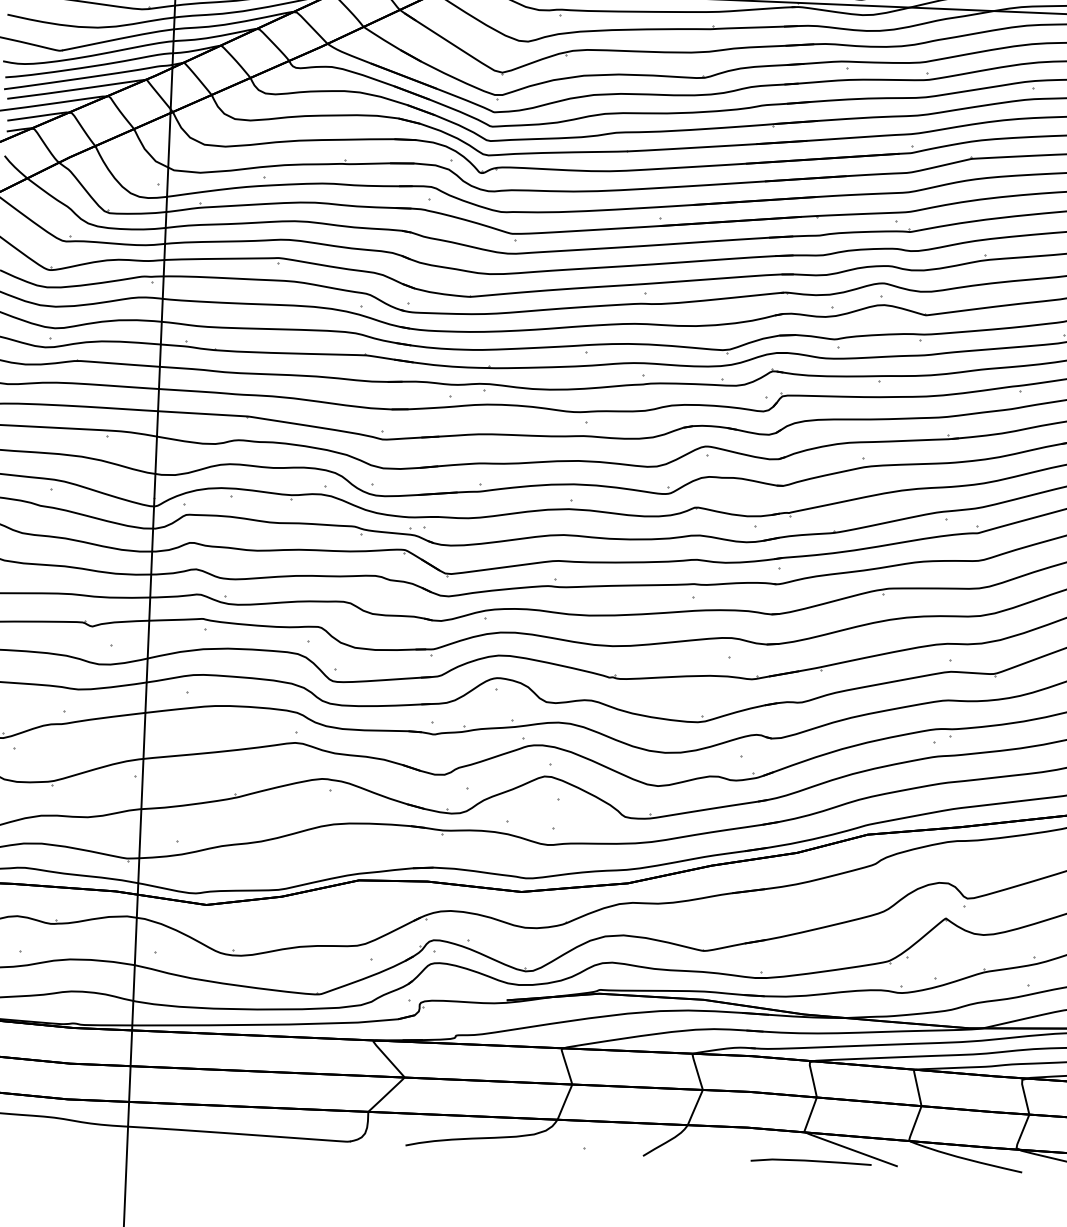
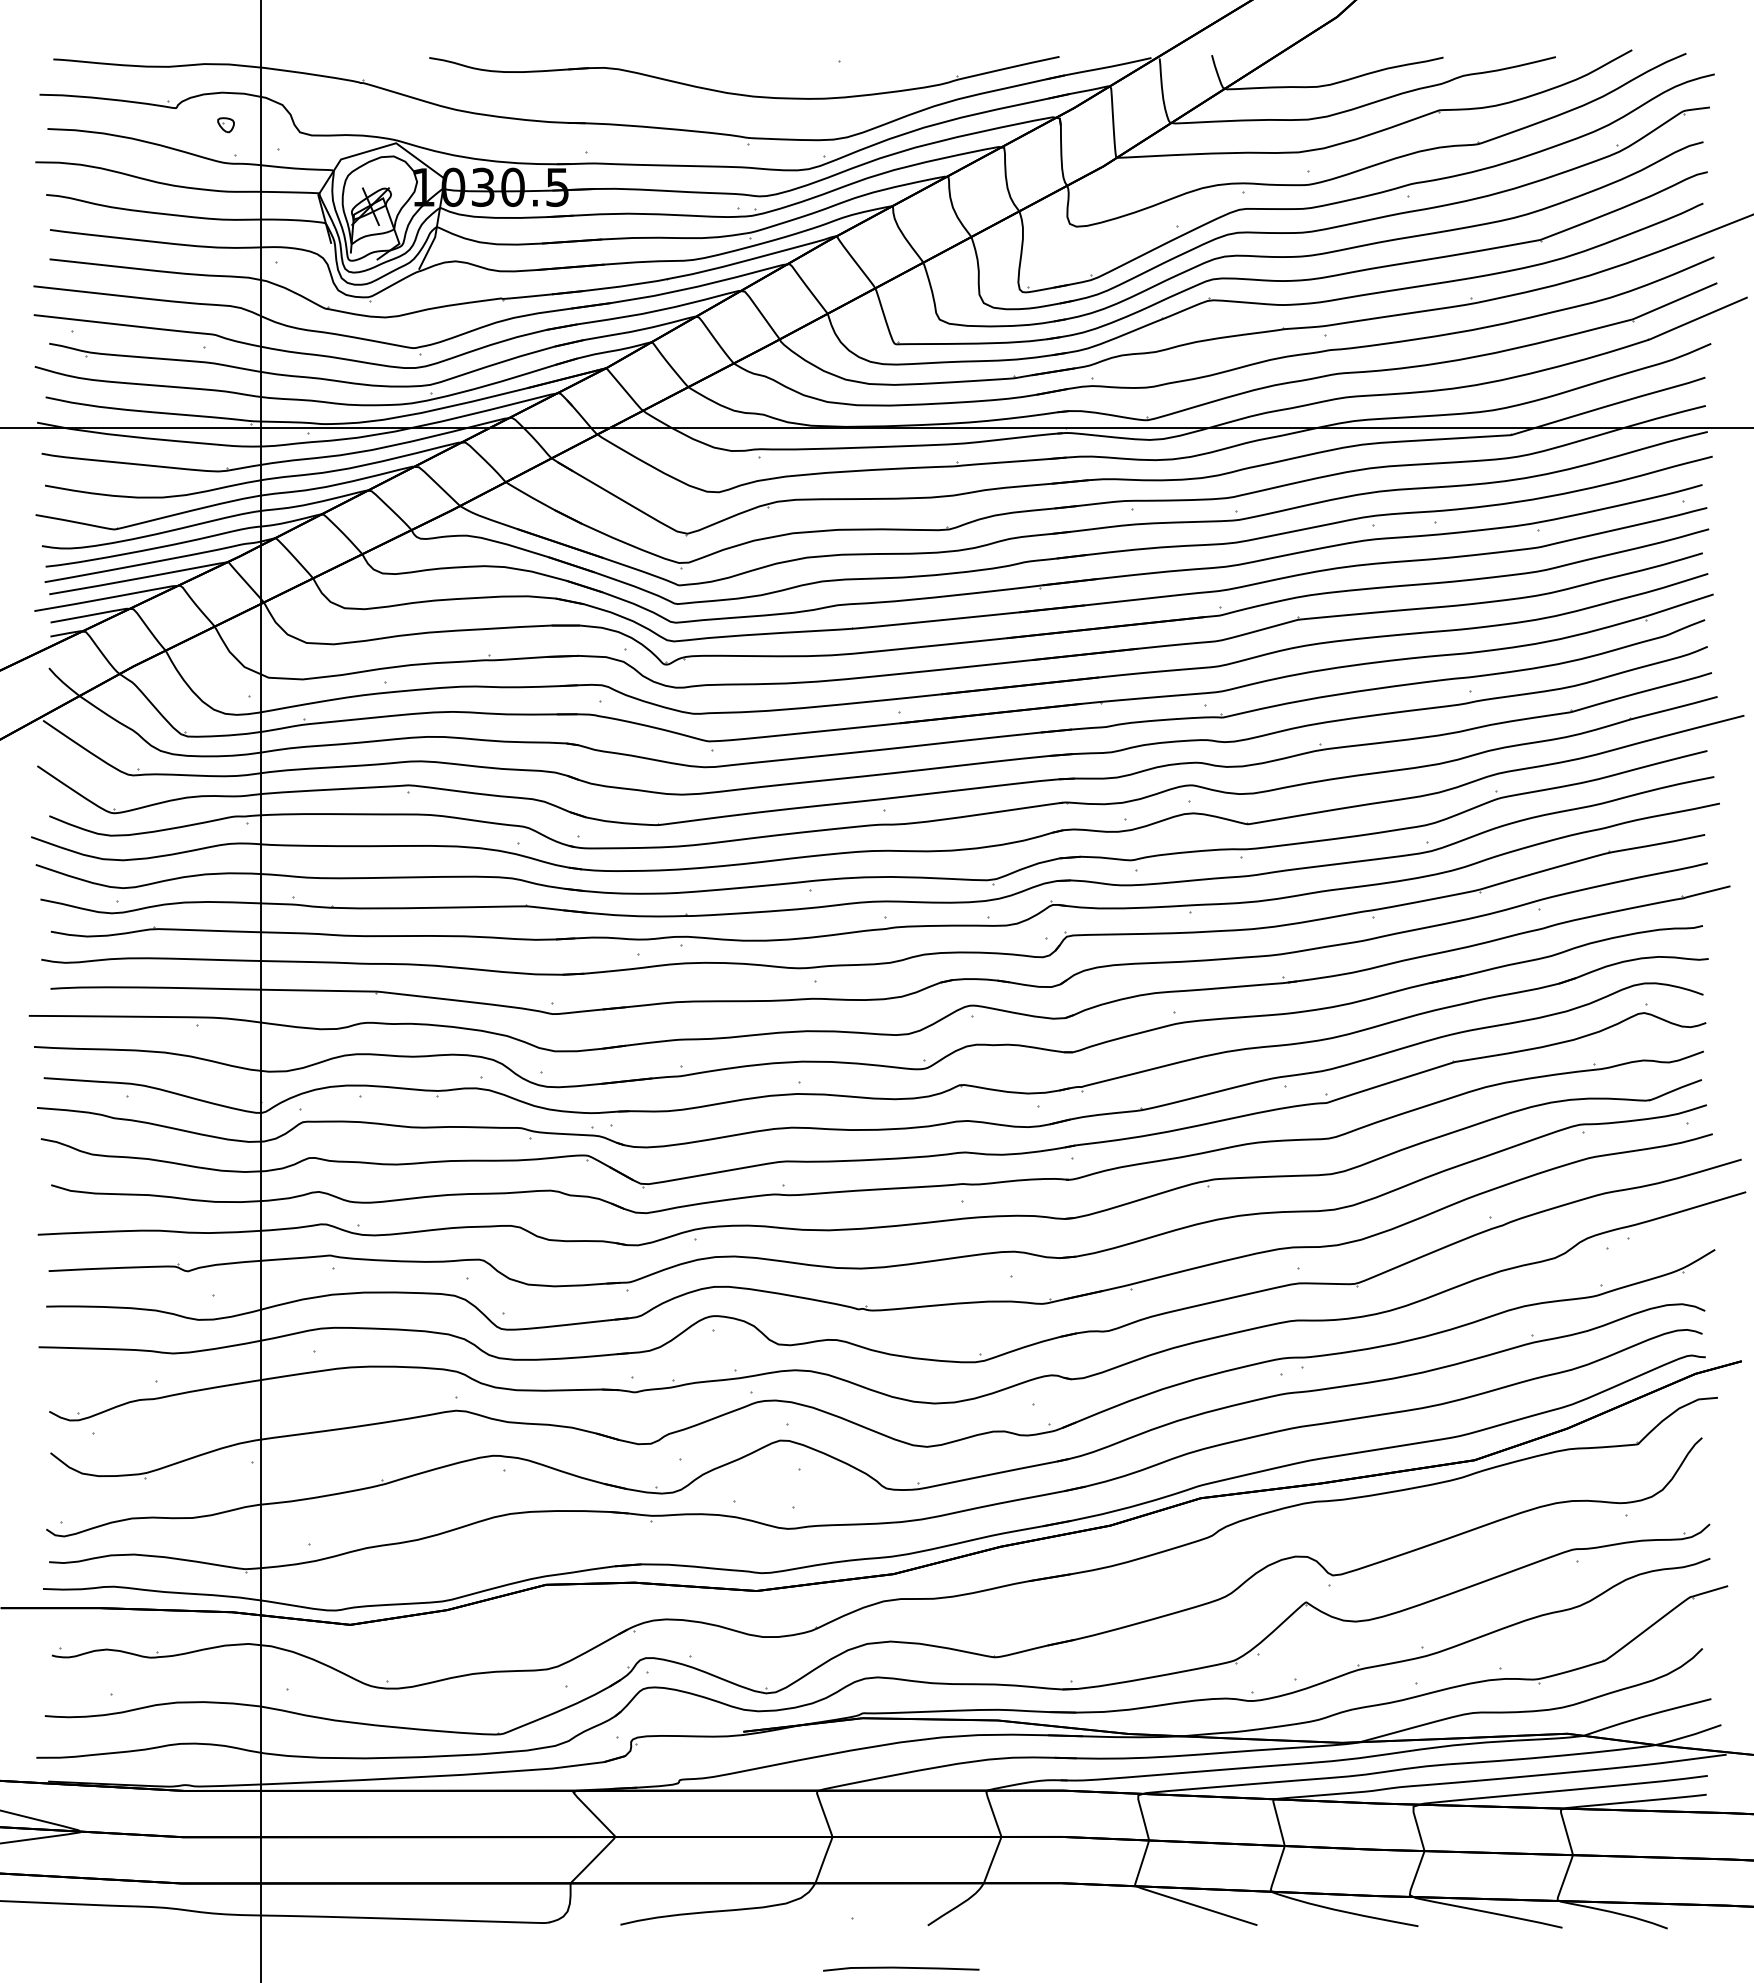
line: (811, 1161) -> (901, 1968), moved

